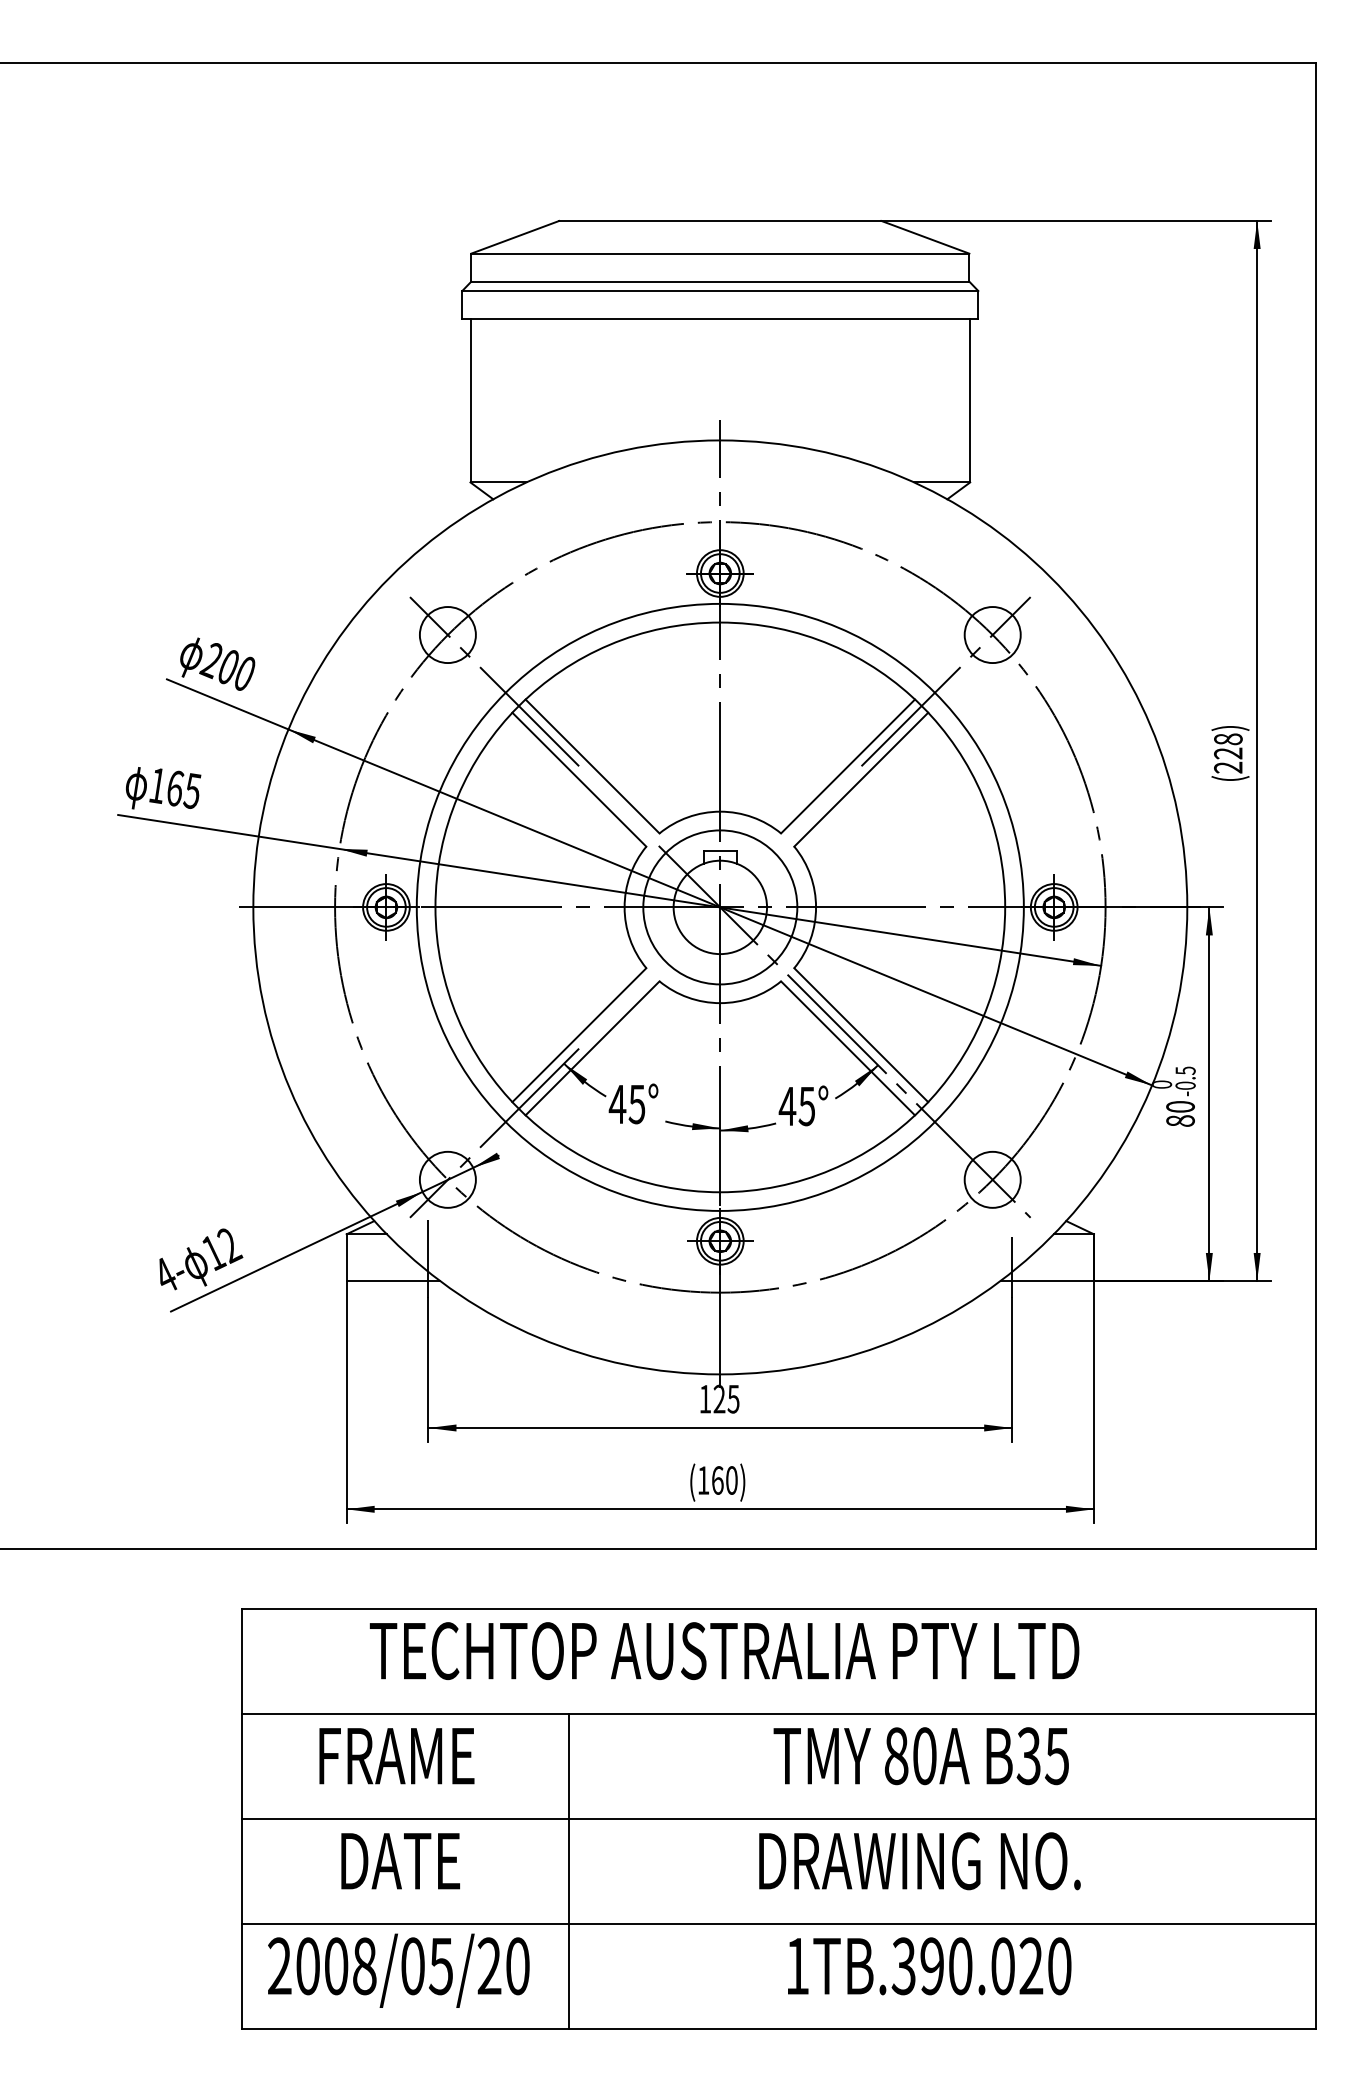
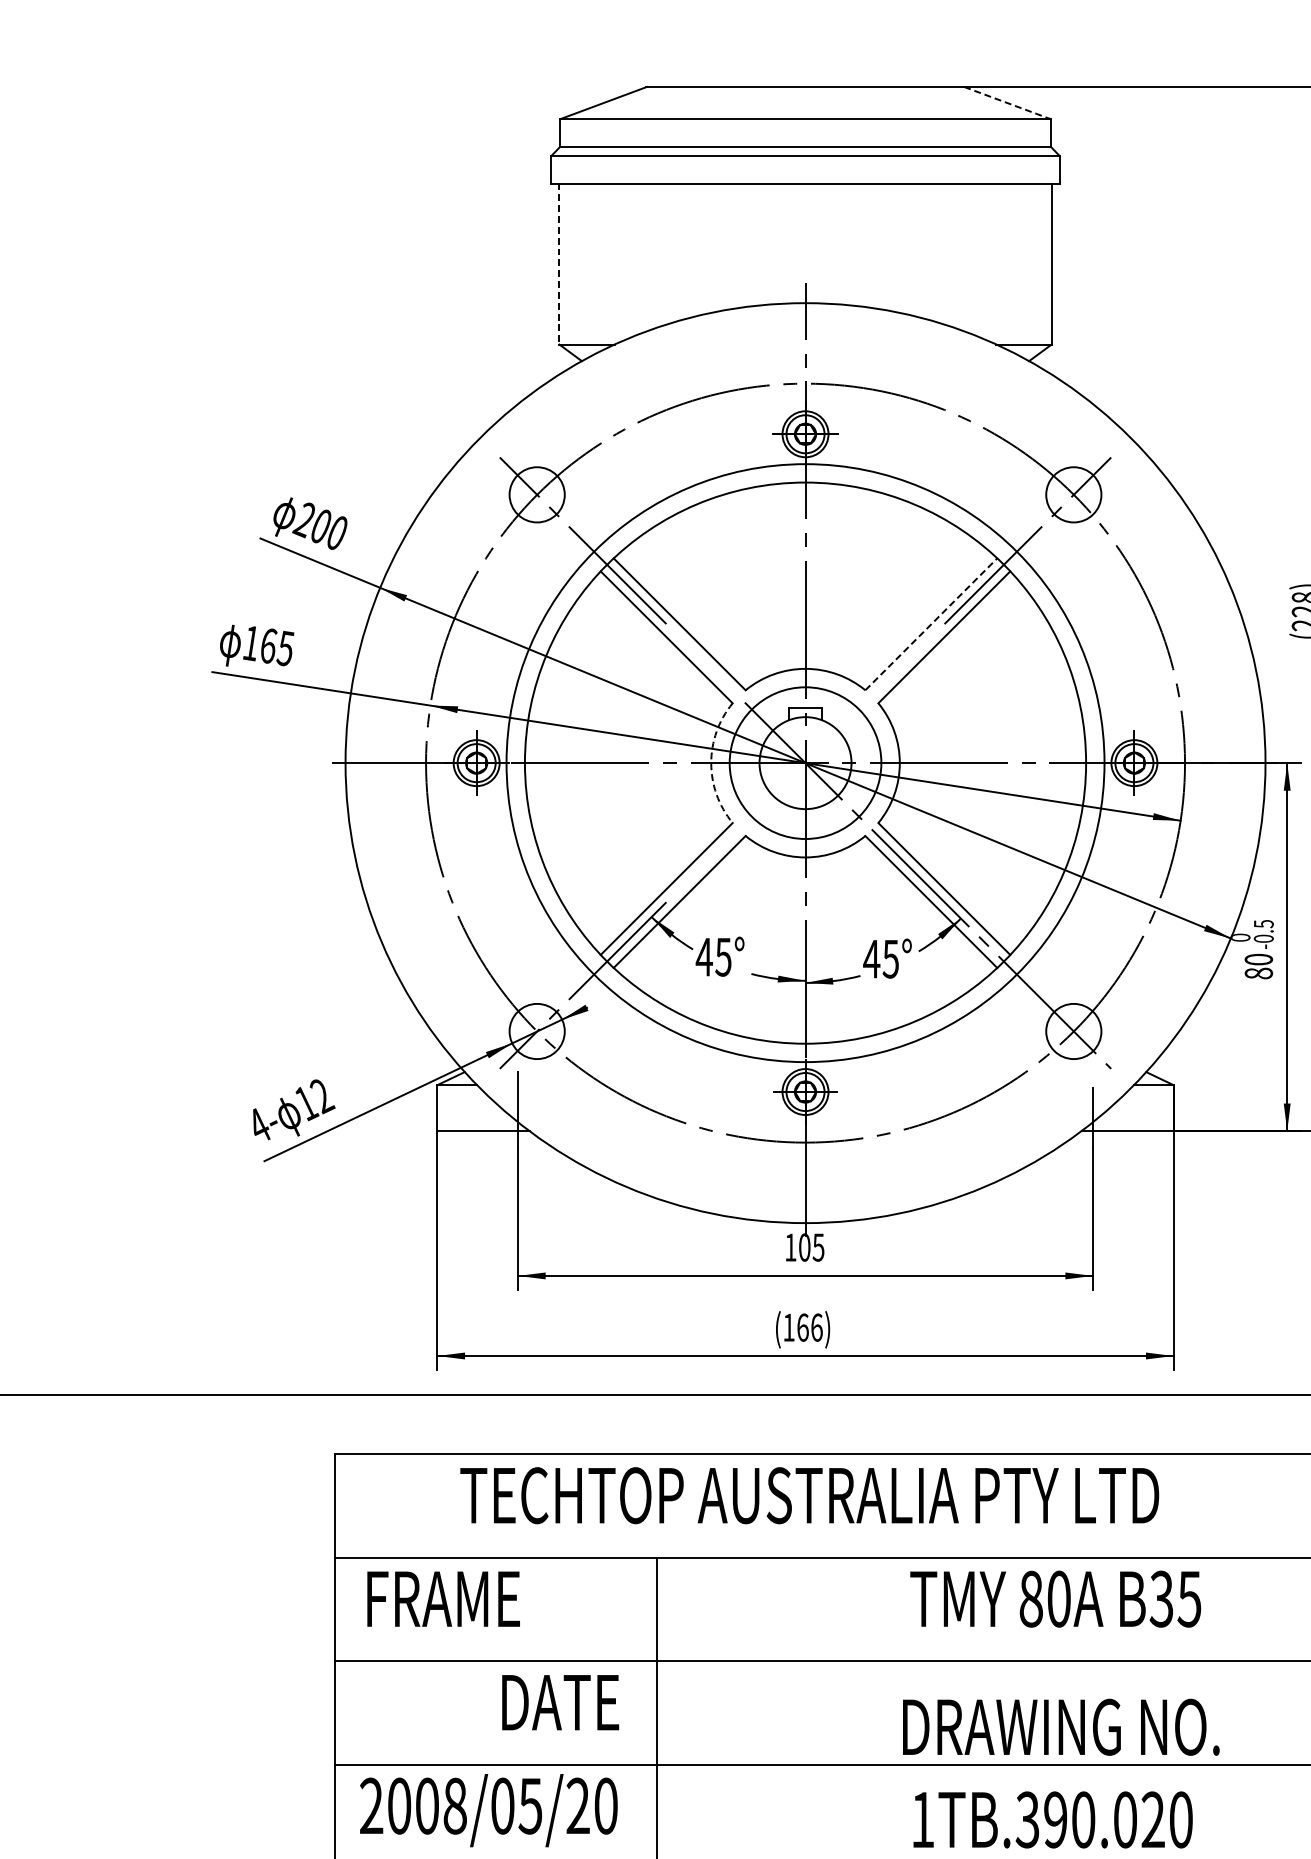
line: (925, 237) -> (1007, 103), solid -> dashed
line: (470, 400) -> (559, 263), solid -> dashed
line: (848, 766) -> (931, 624), solid -> dashed
arc: (624, 907) -> (711, 763), solid -> dashed
text: (719, 1398) -> (804, 1246), 125 -> 105
text: (731, 1480) -> (816, 1327), (160) -> (166)
text: (396, 1756) -> (443, 1599), moved
text: (920, 1756) -> (1054, 1599), moved
text: (400, 1861) -> (560, 1702), moved
text: (919, 1861) -> (1060, 1727), moved
text: (929, 1966) -> (1052, 1820), moved

